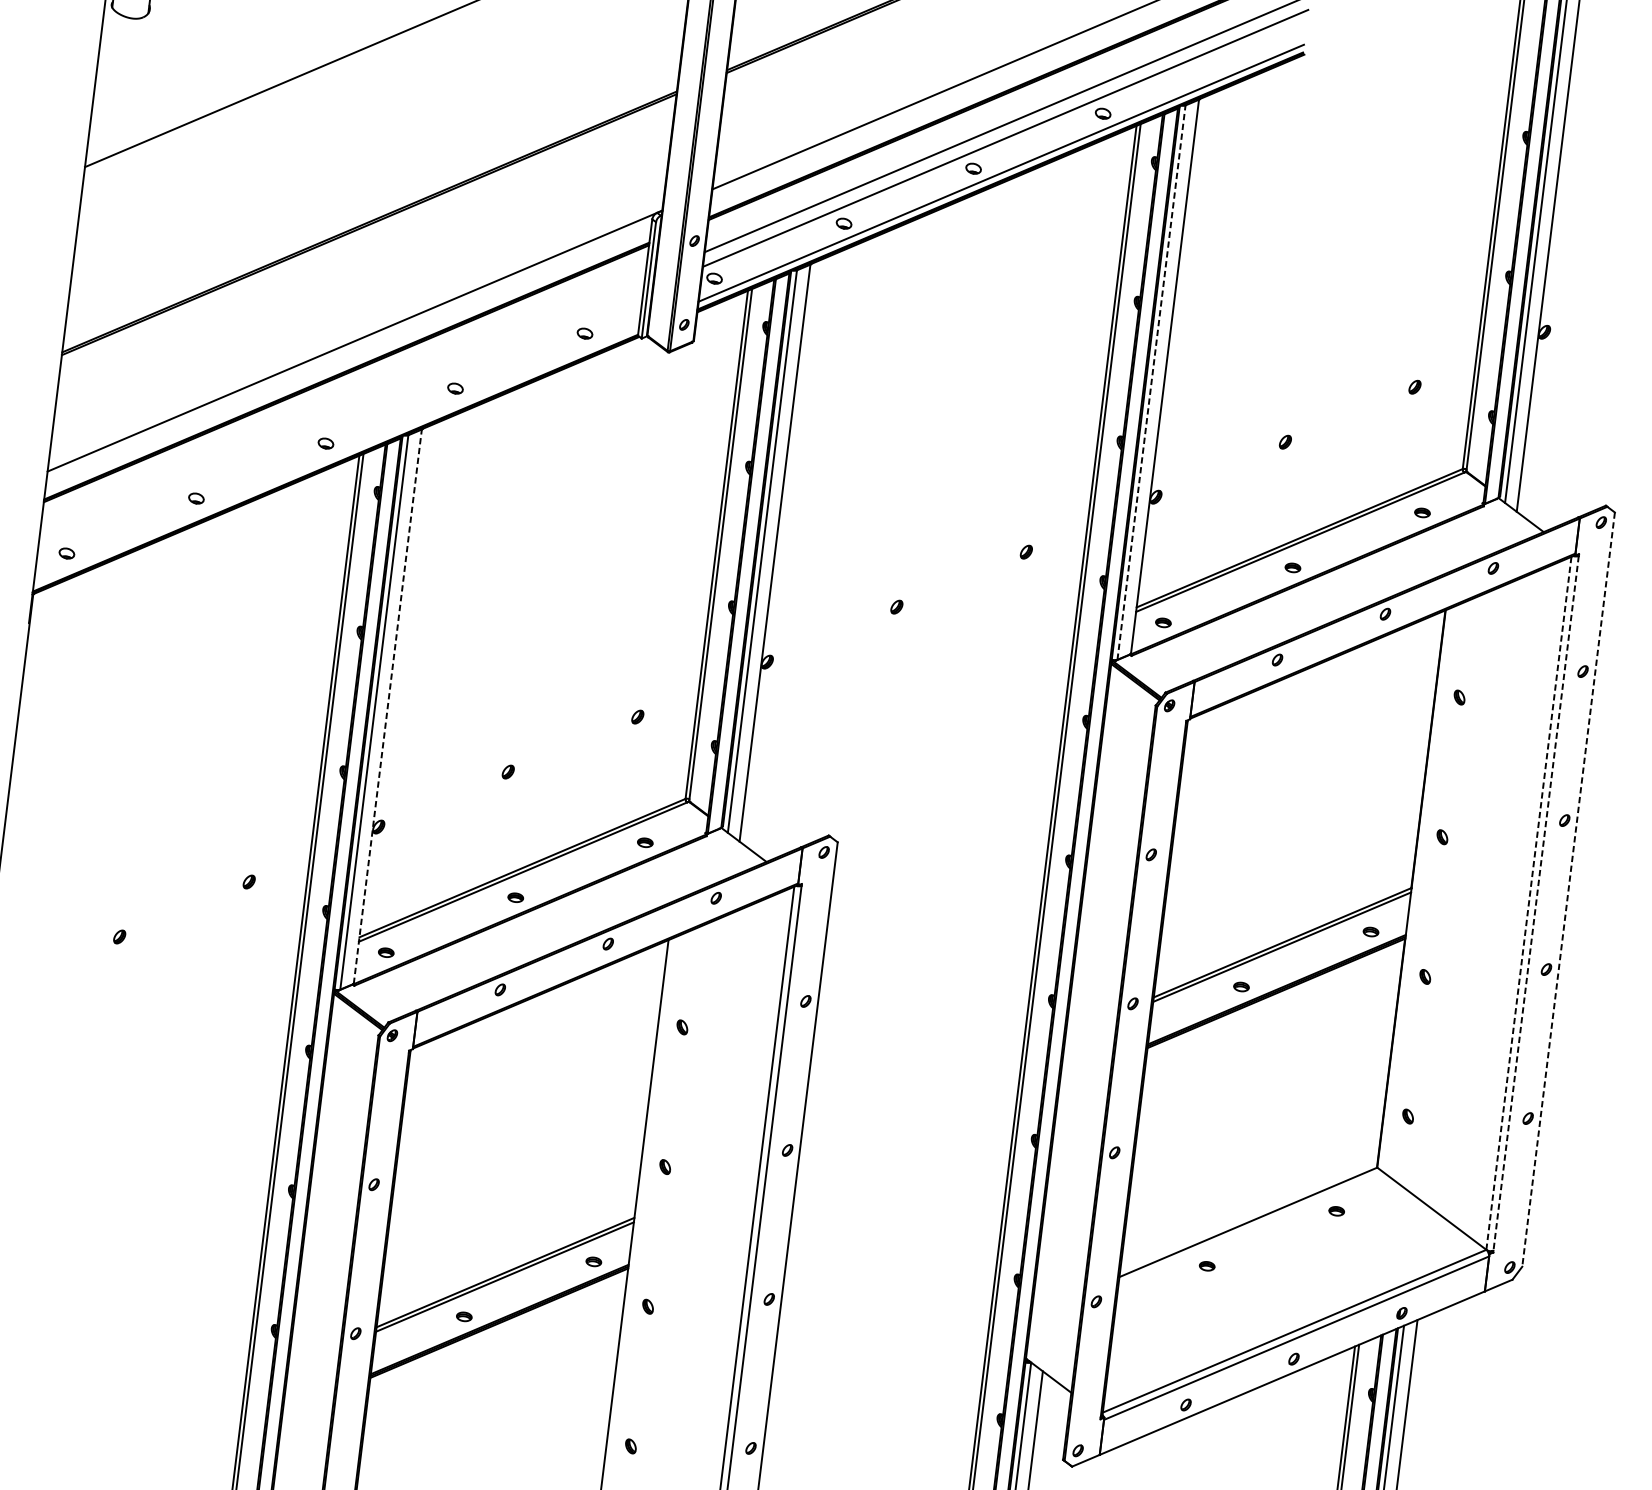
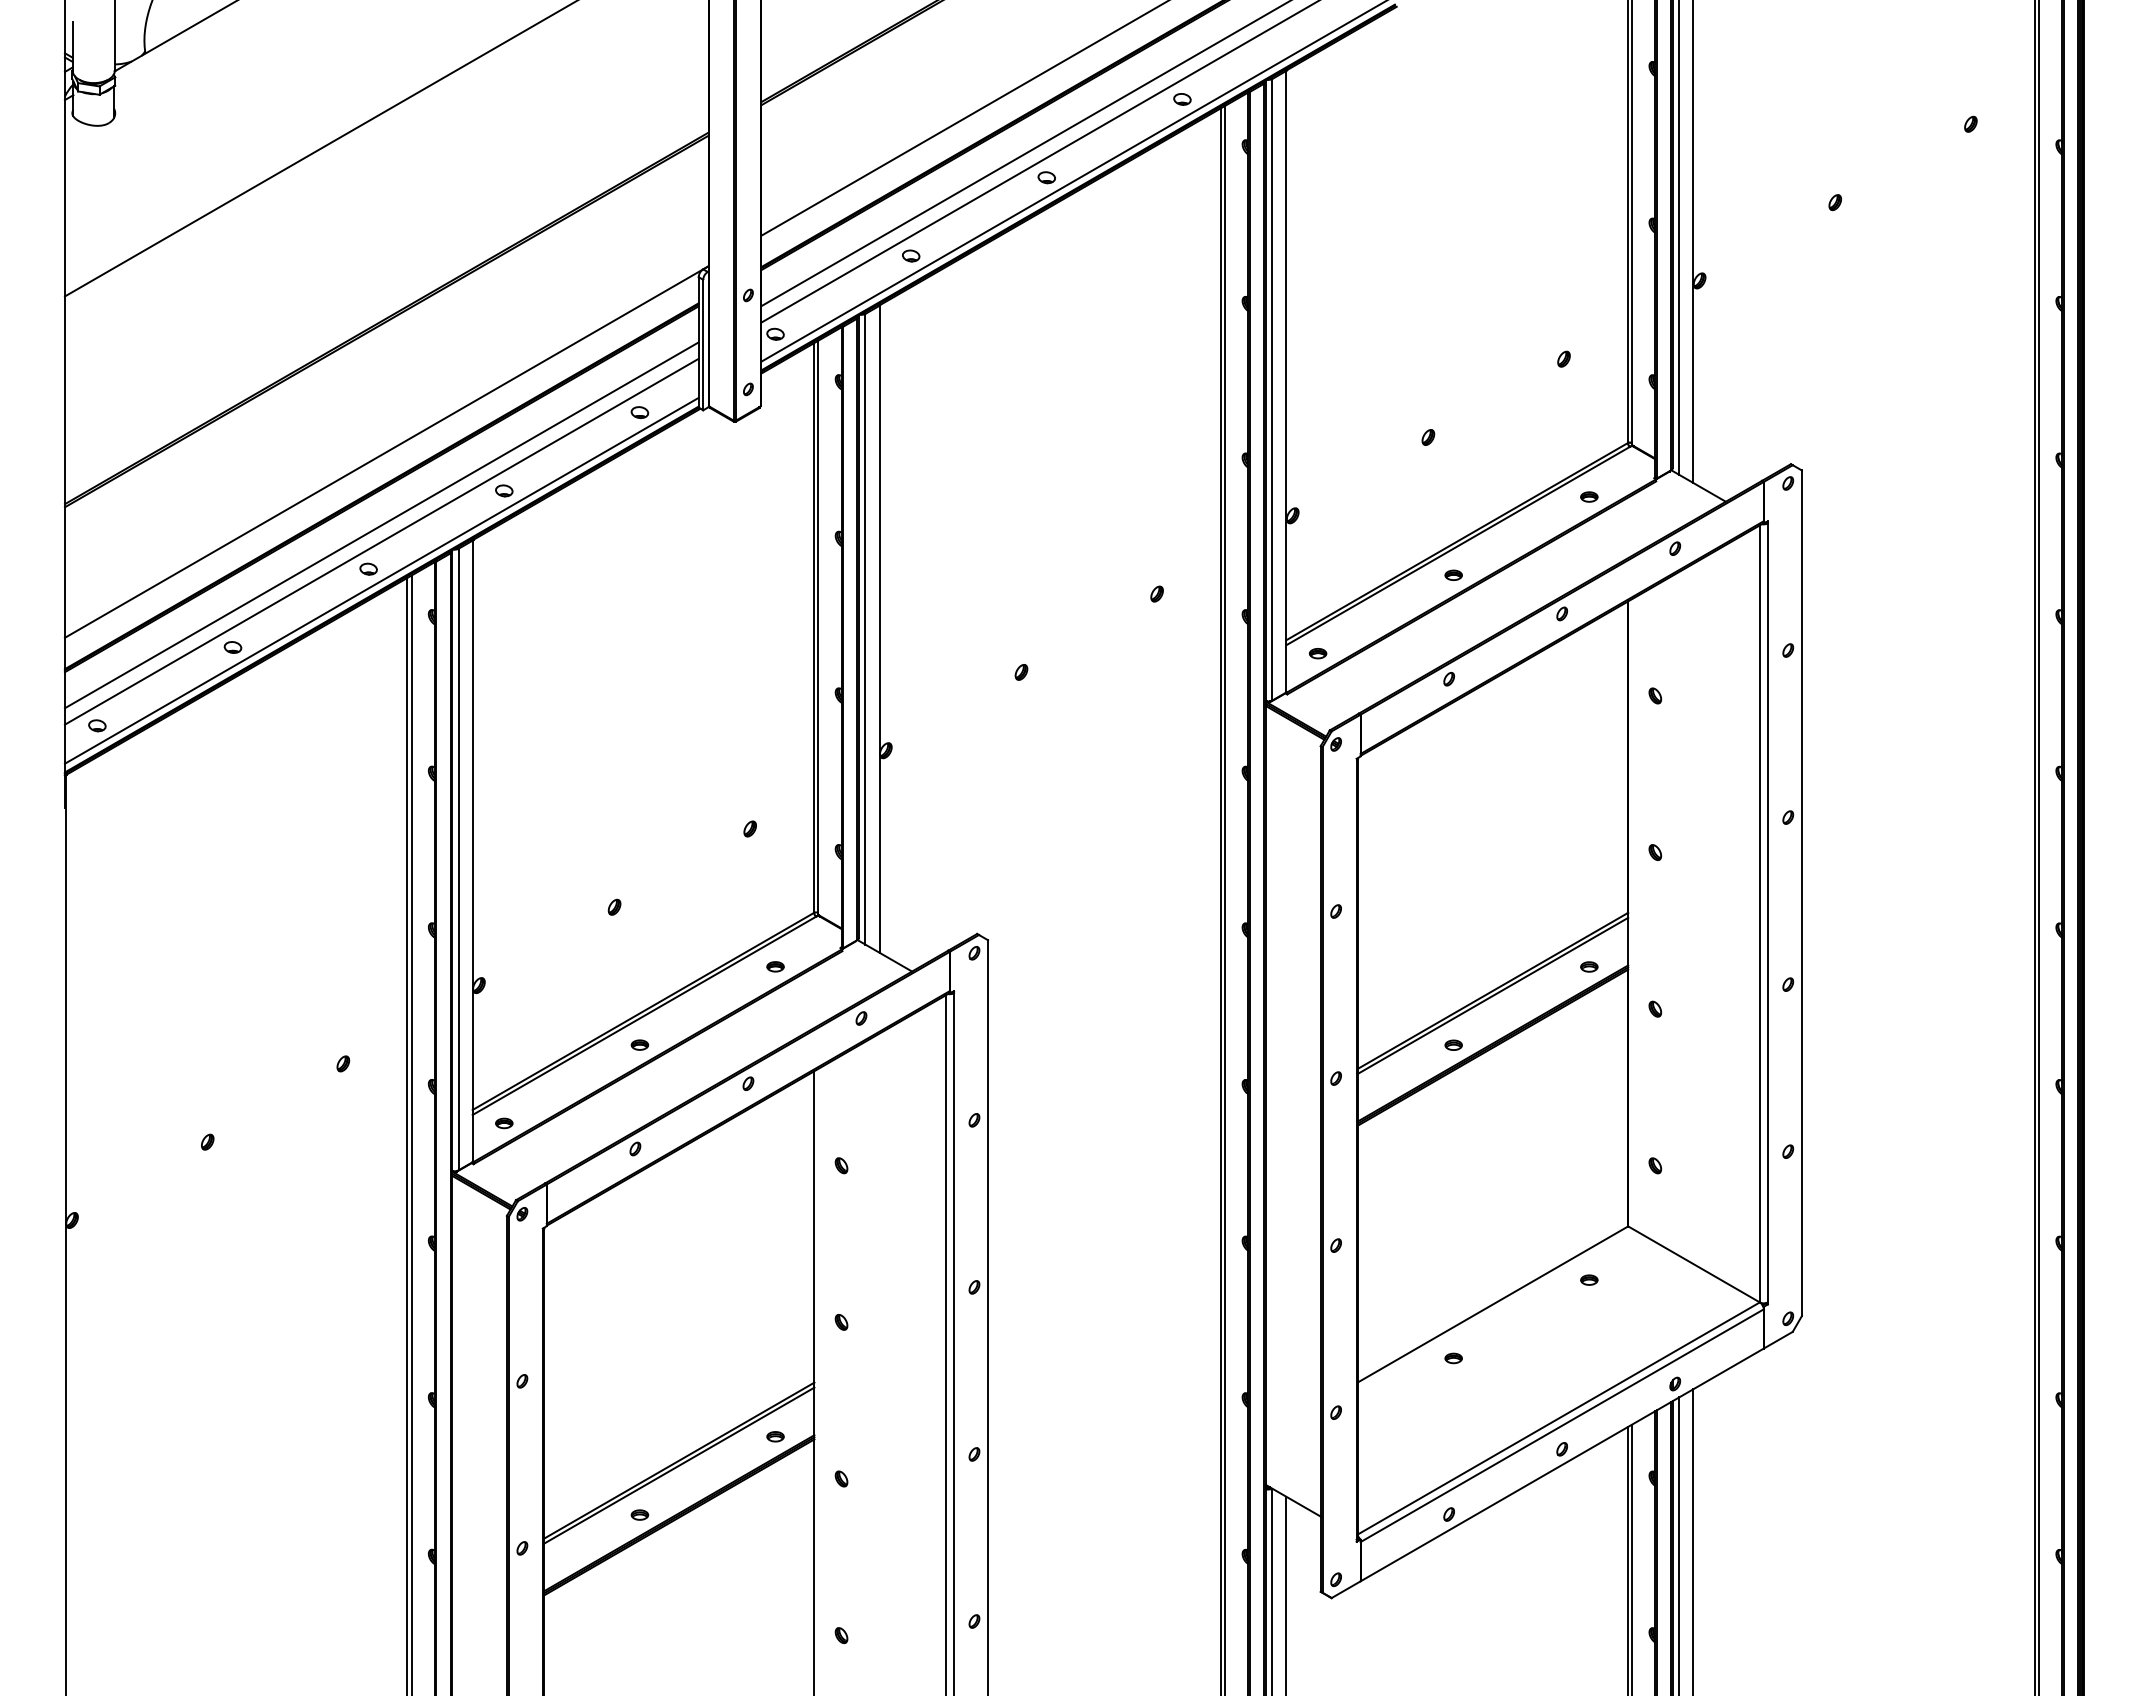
line: (1151, 382) -> (1272, 389), dashed -> solid
line: (342, 406) -> (381, 525), added
line: (340, 420) -> (381, 541), added
line: (336, 455) -> (381, 580), added
line: (387, 706) -> (472, 851), dashed -> solid
line: (1568, 889) -> (1801, 893), dashed -> solid
line: (1528, 902) -> (1759, 913), dashed -> solid
line: (1535, 903) -> (1767, 913), dashed -> solid

